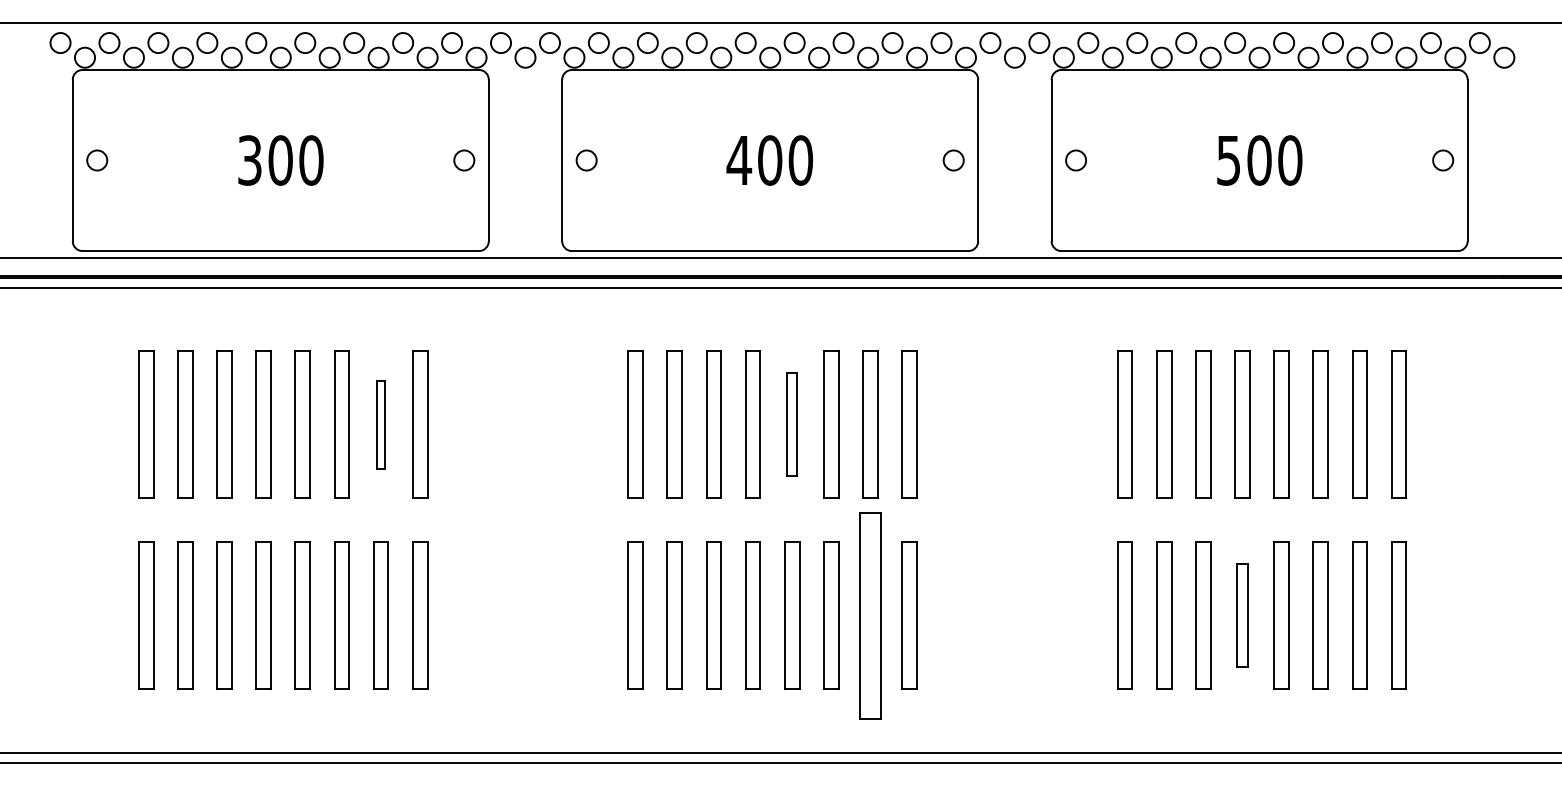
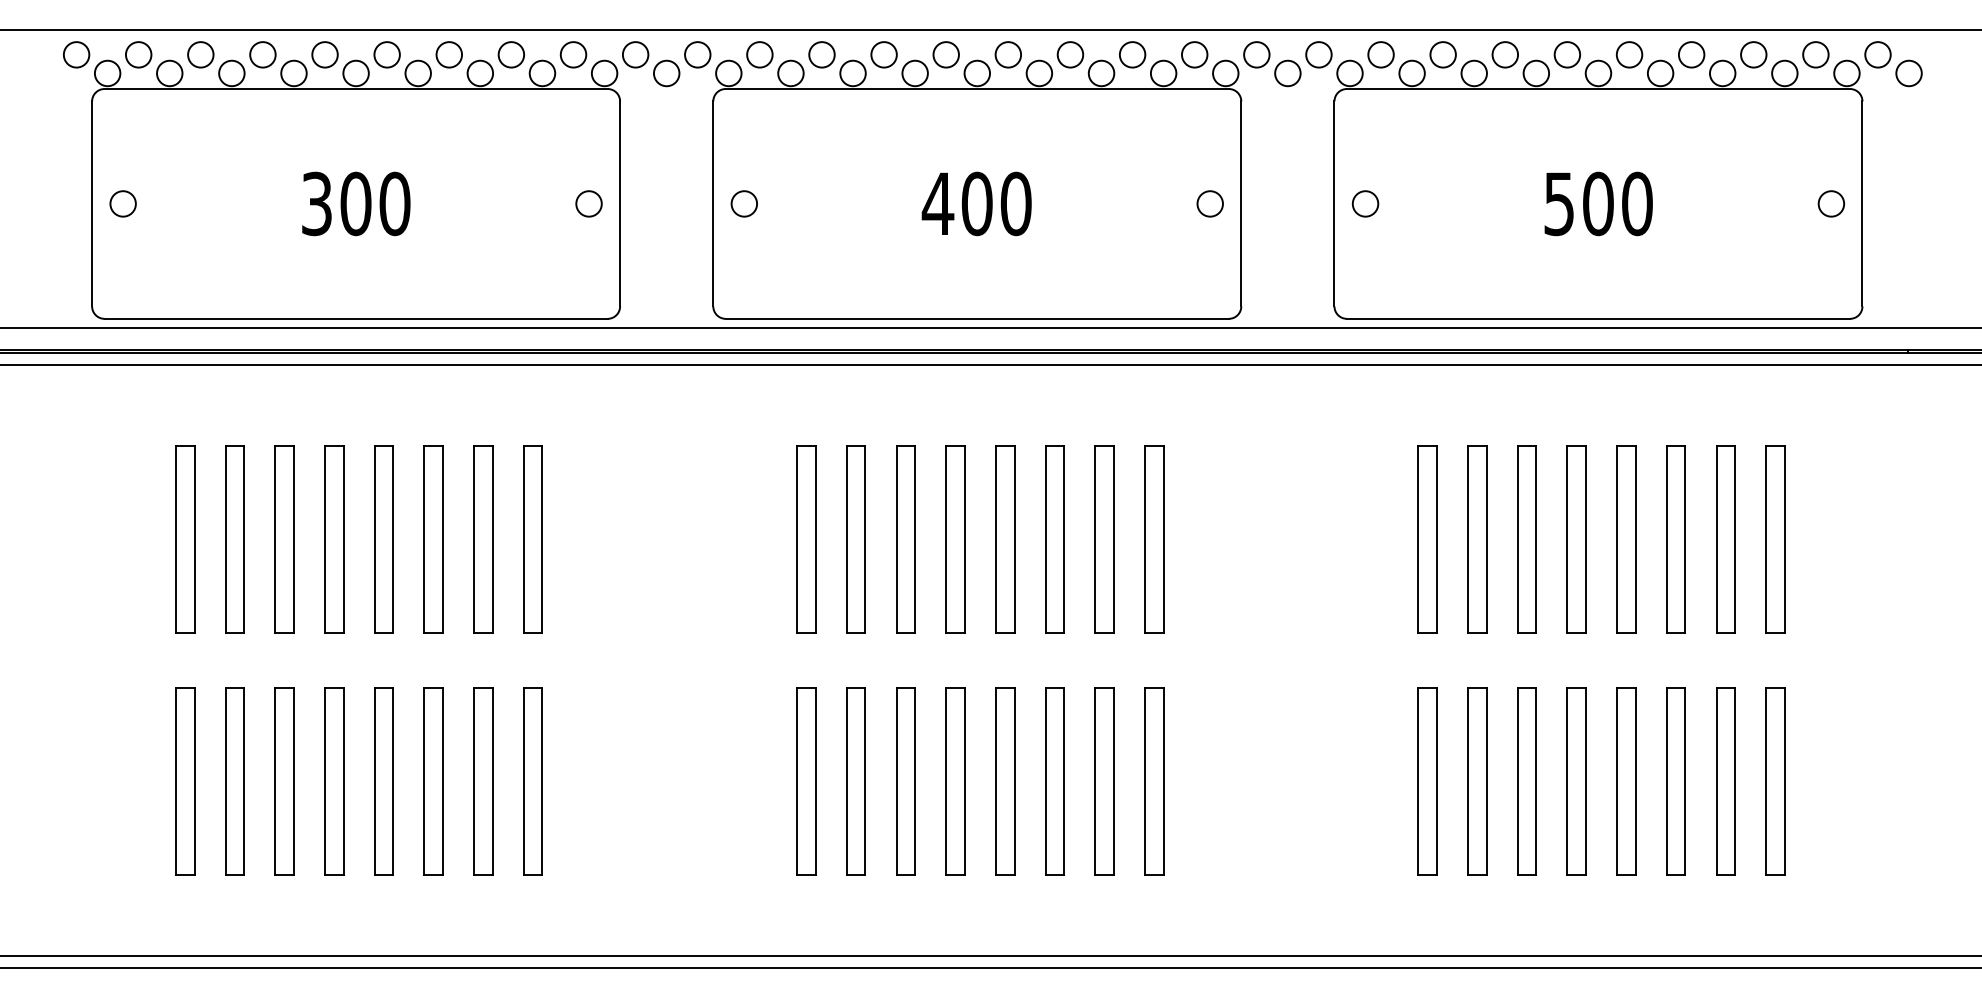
part: (380, 424) -> (482, 538), size x1.67
part: (792, 424) -> (1005, 538), size x1.43
part: (870, 615) -> (1104, 781), size x0.71
part: (1242, 615) -> (1576, 781), size x1.43

